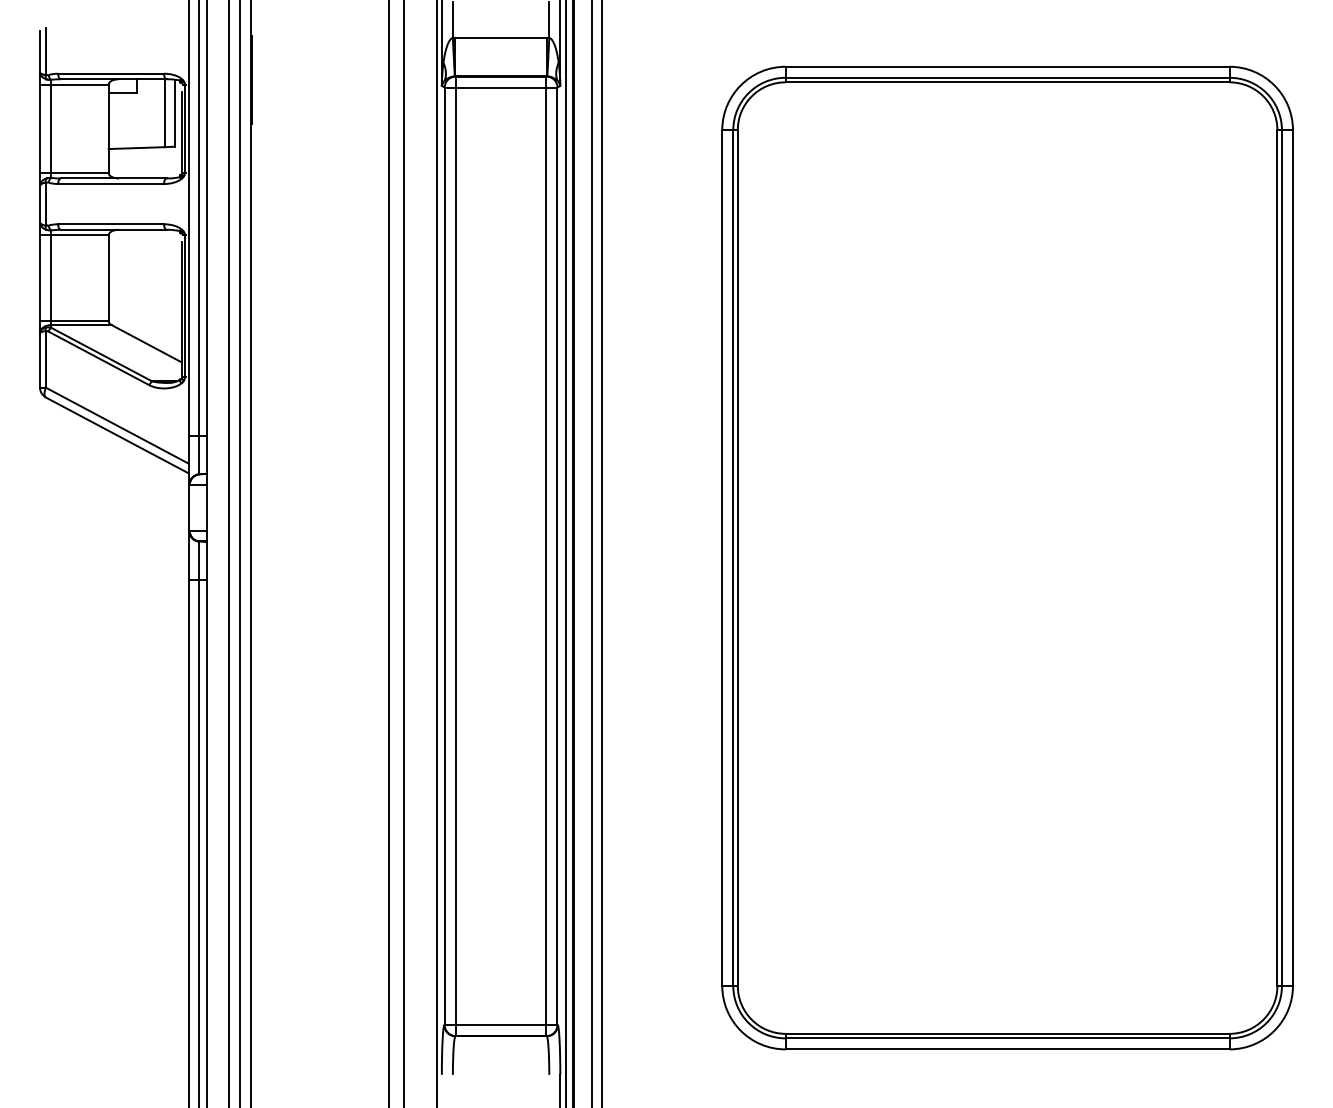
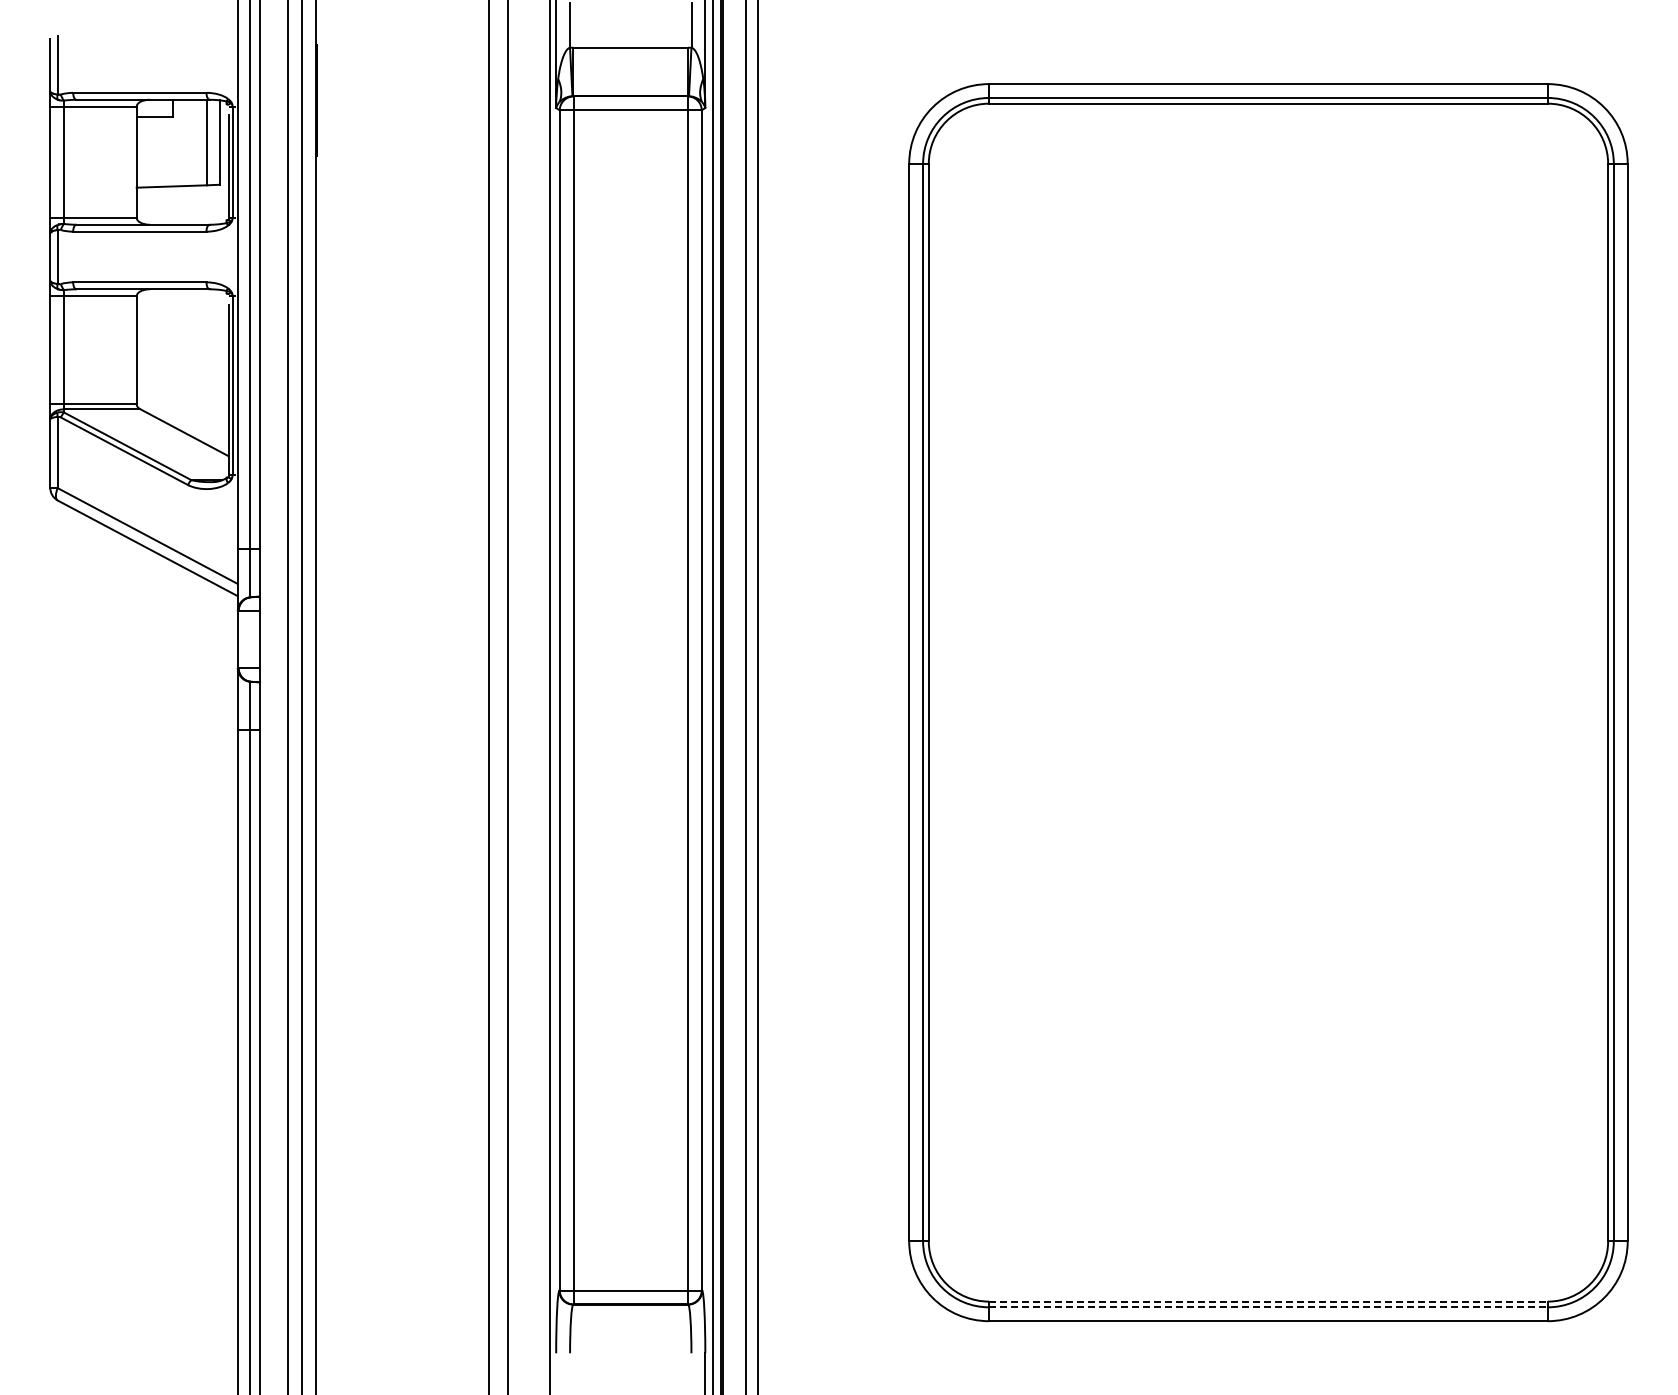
line: (1007, 1033) -> (1268, 1301), solid -> dashed
line: (1007, 1038) -> (1268, 1307), solid -> dashed

